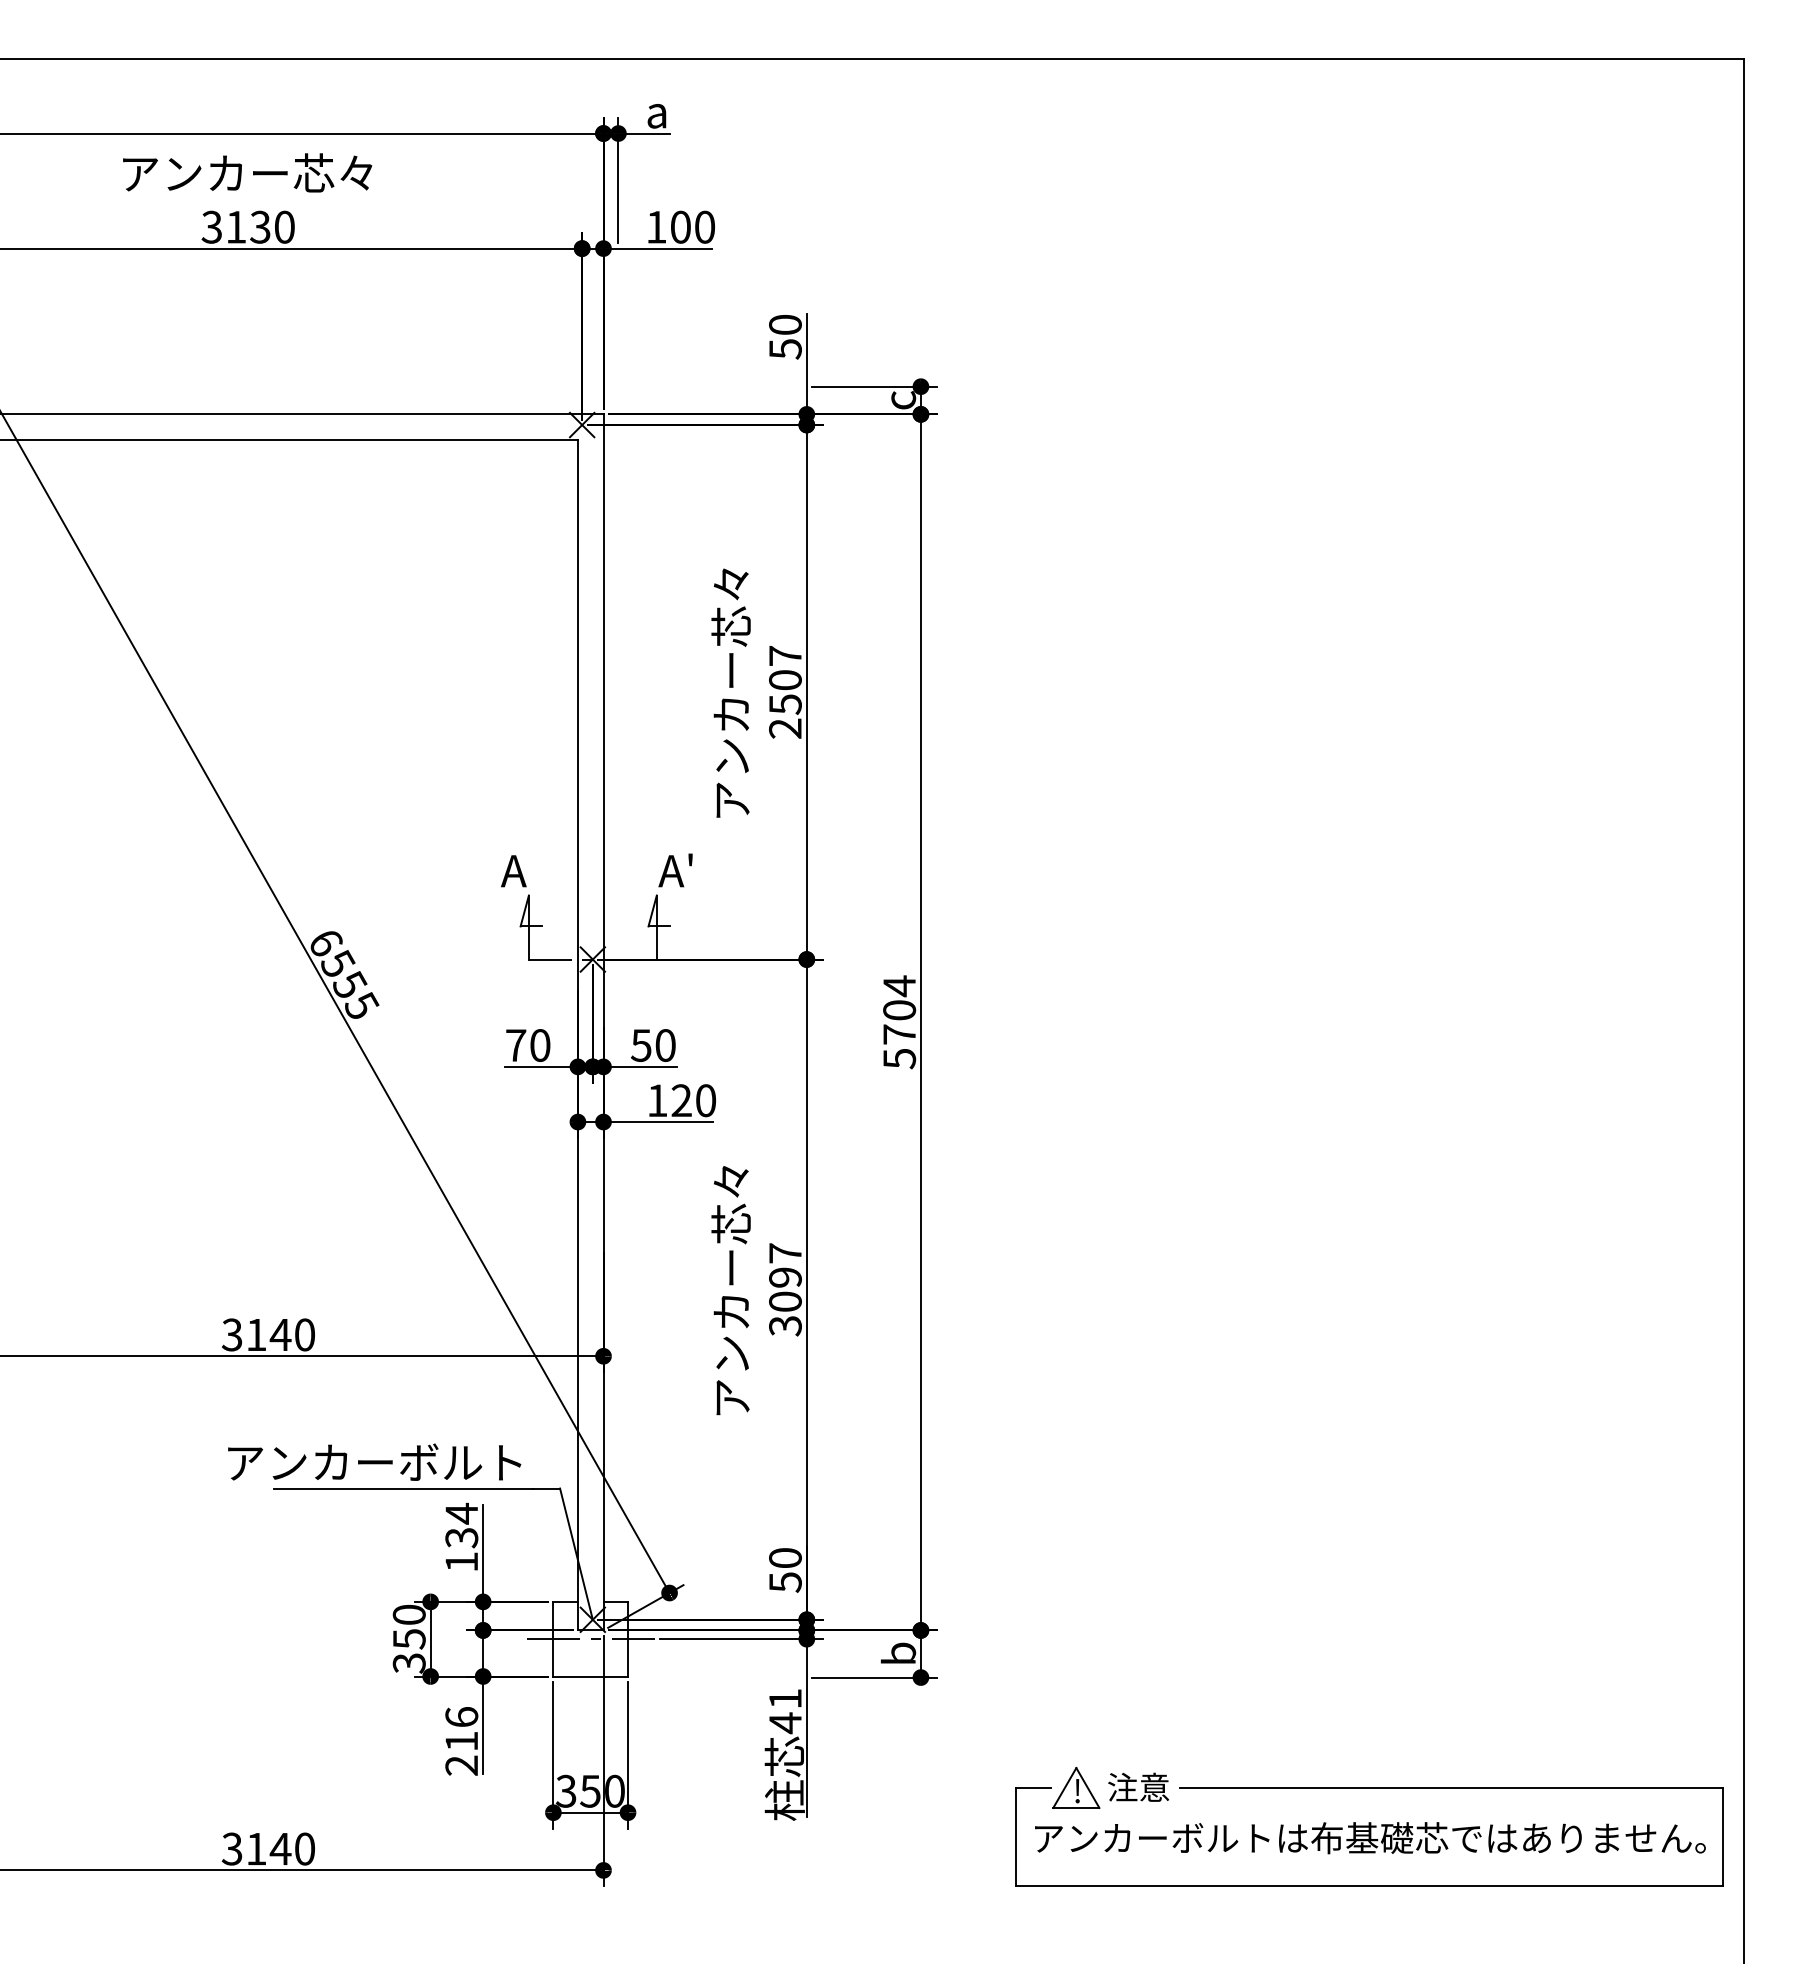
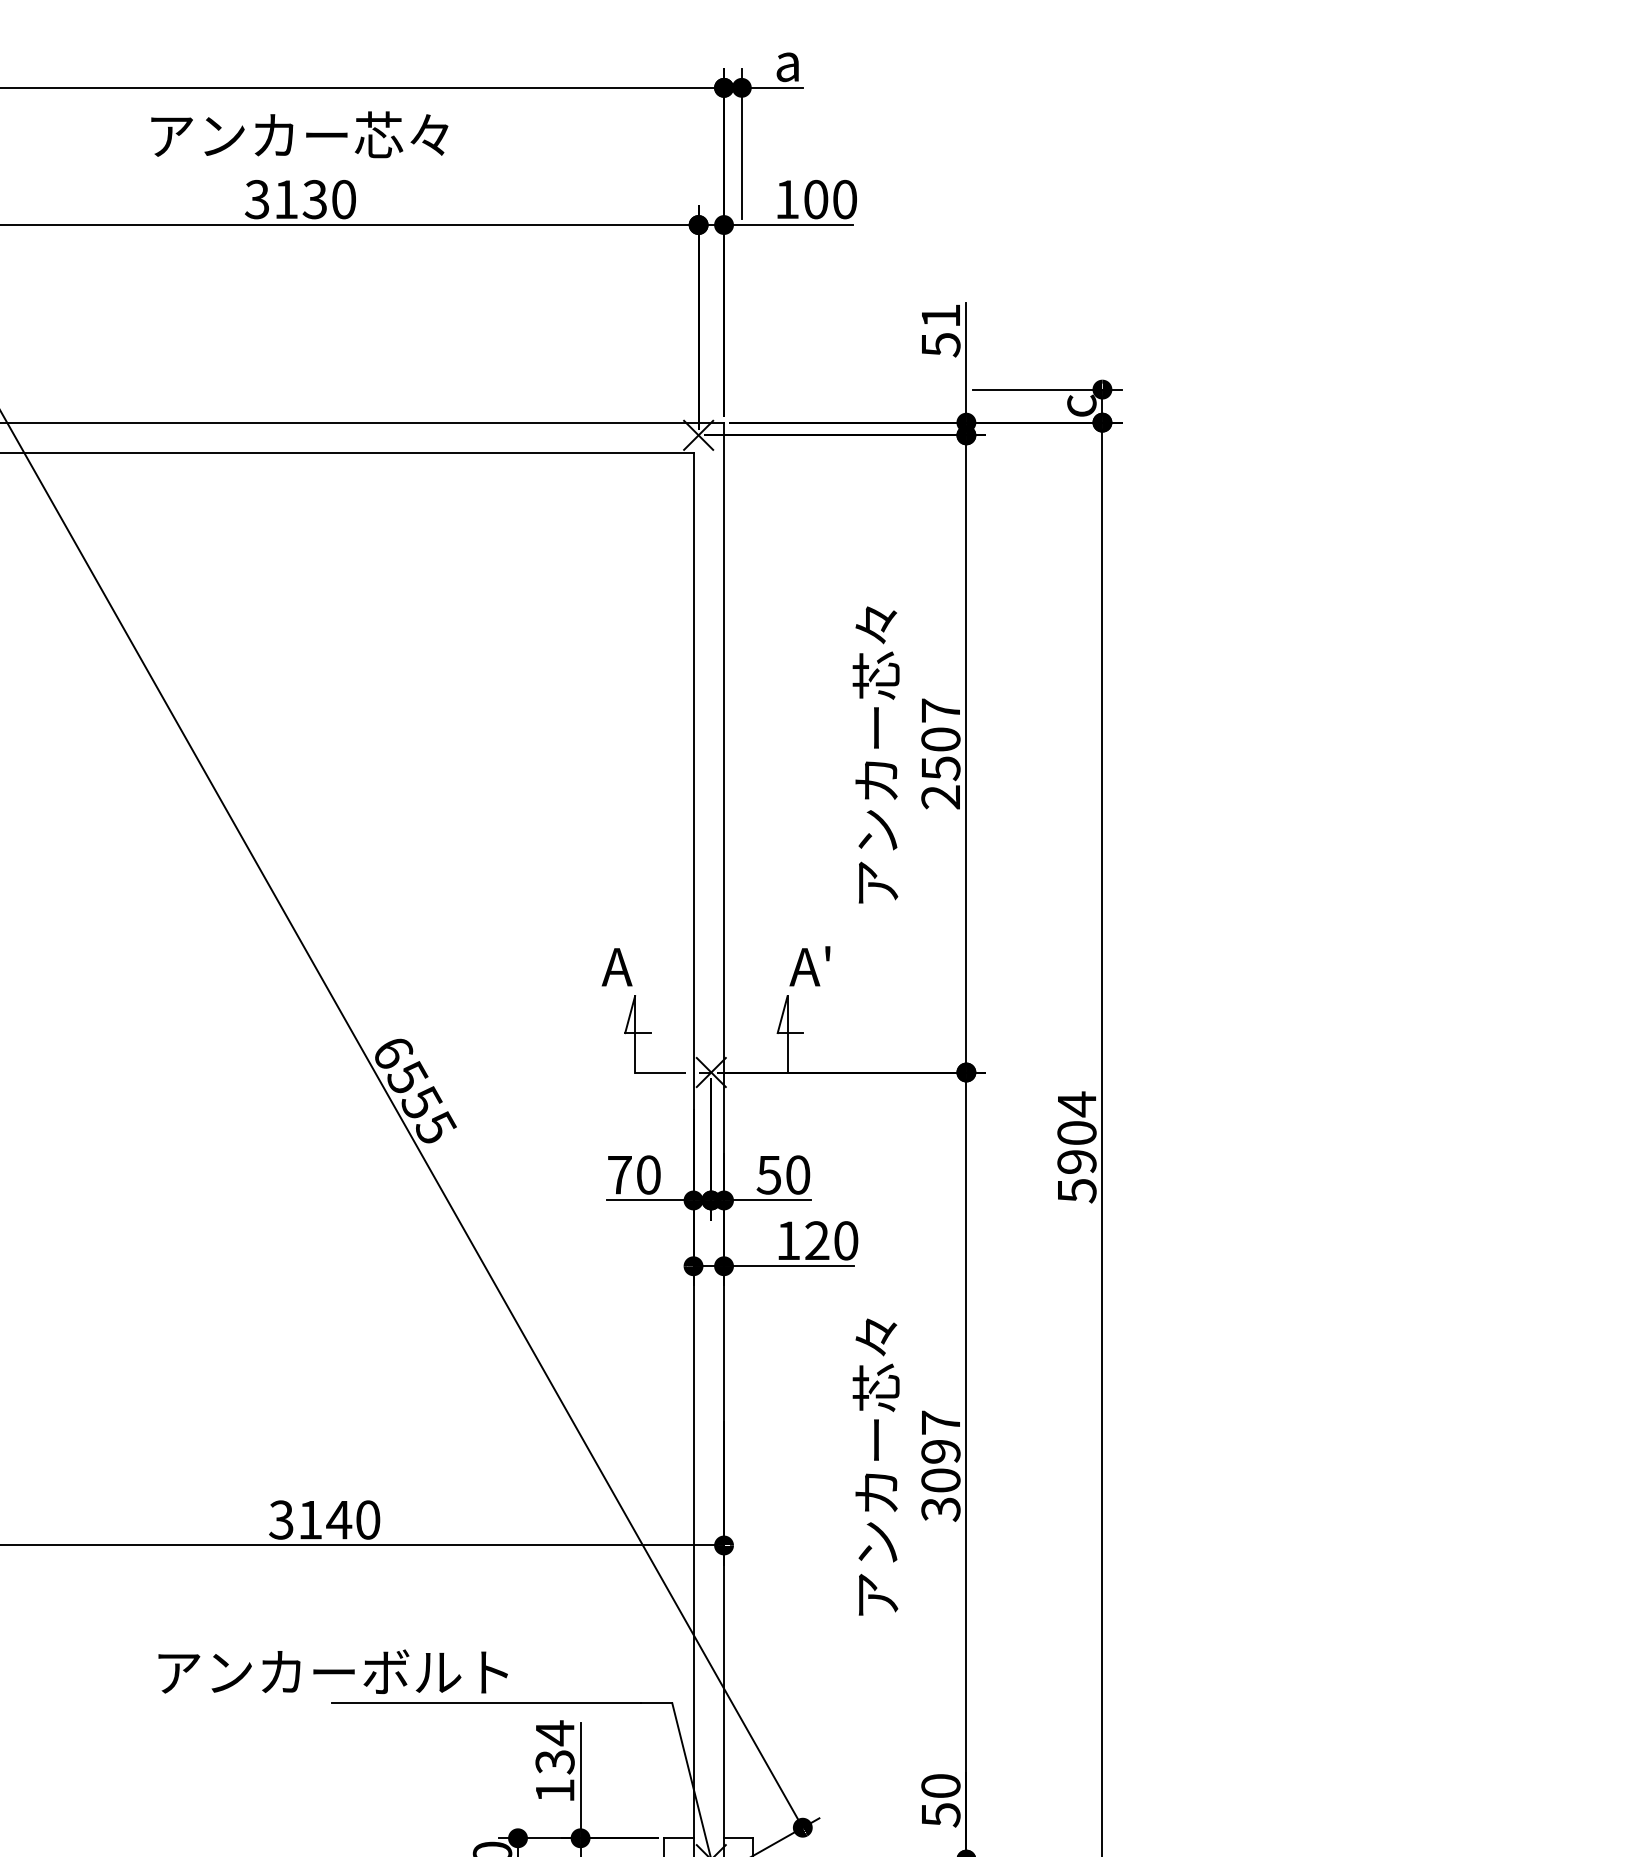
text: (785, 324) -> (940, 315), 50 -> 51
text: (899, 1034) -> (1076, 1161), 5704 -> 5904
text: (374, 1461) -> (333, 1670), moved

